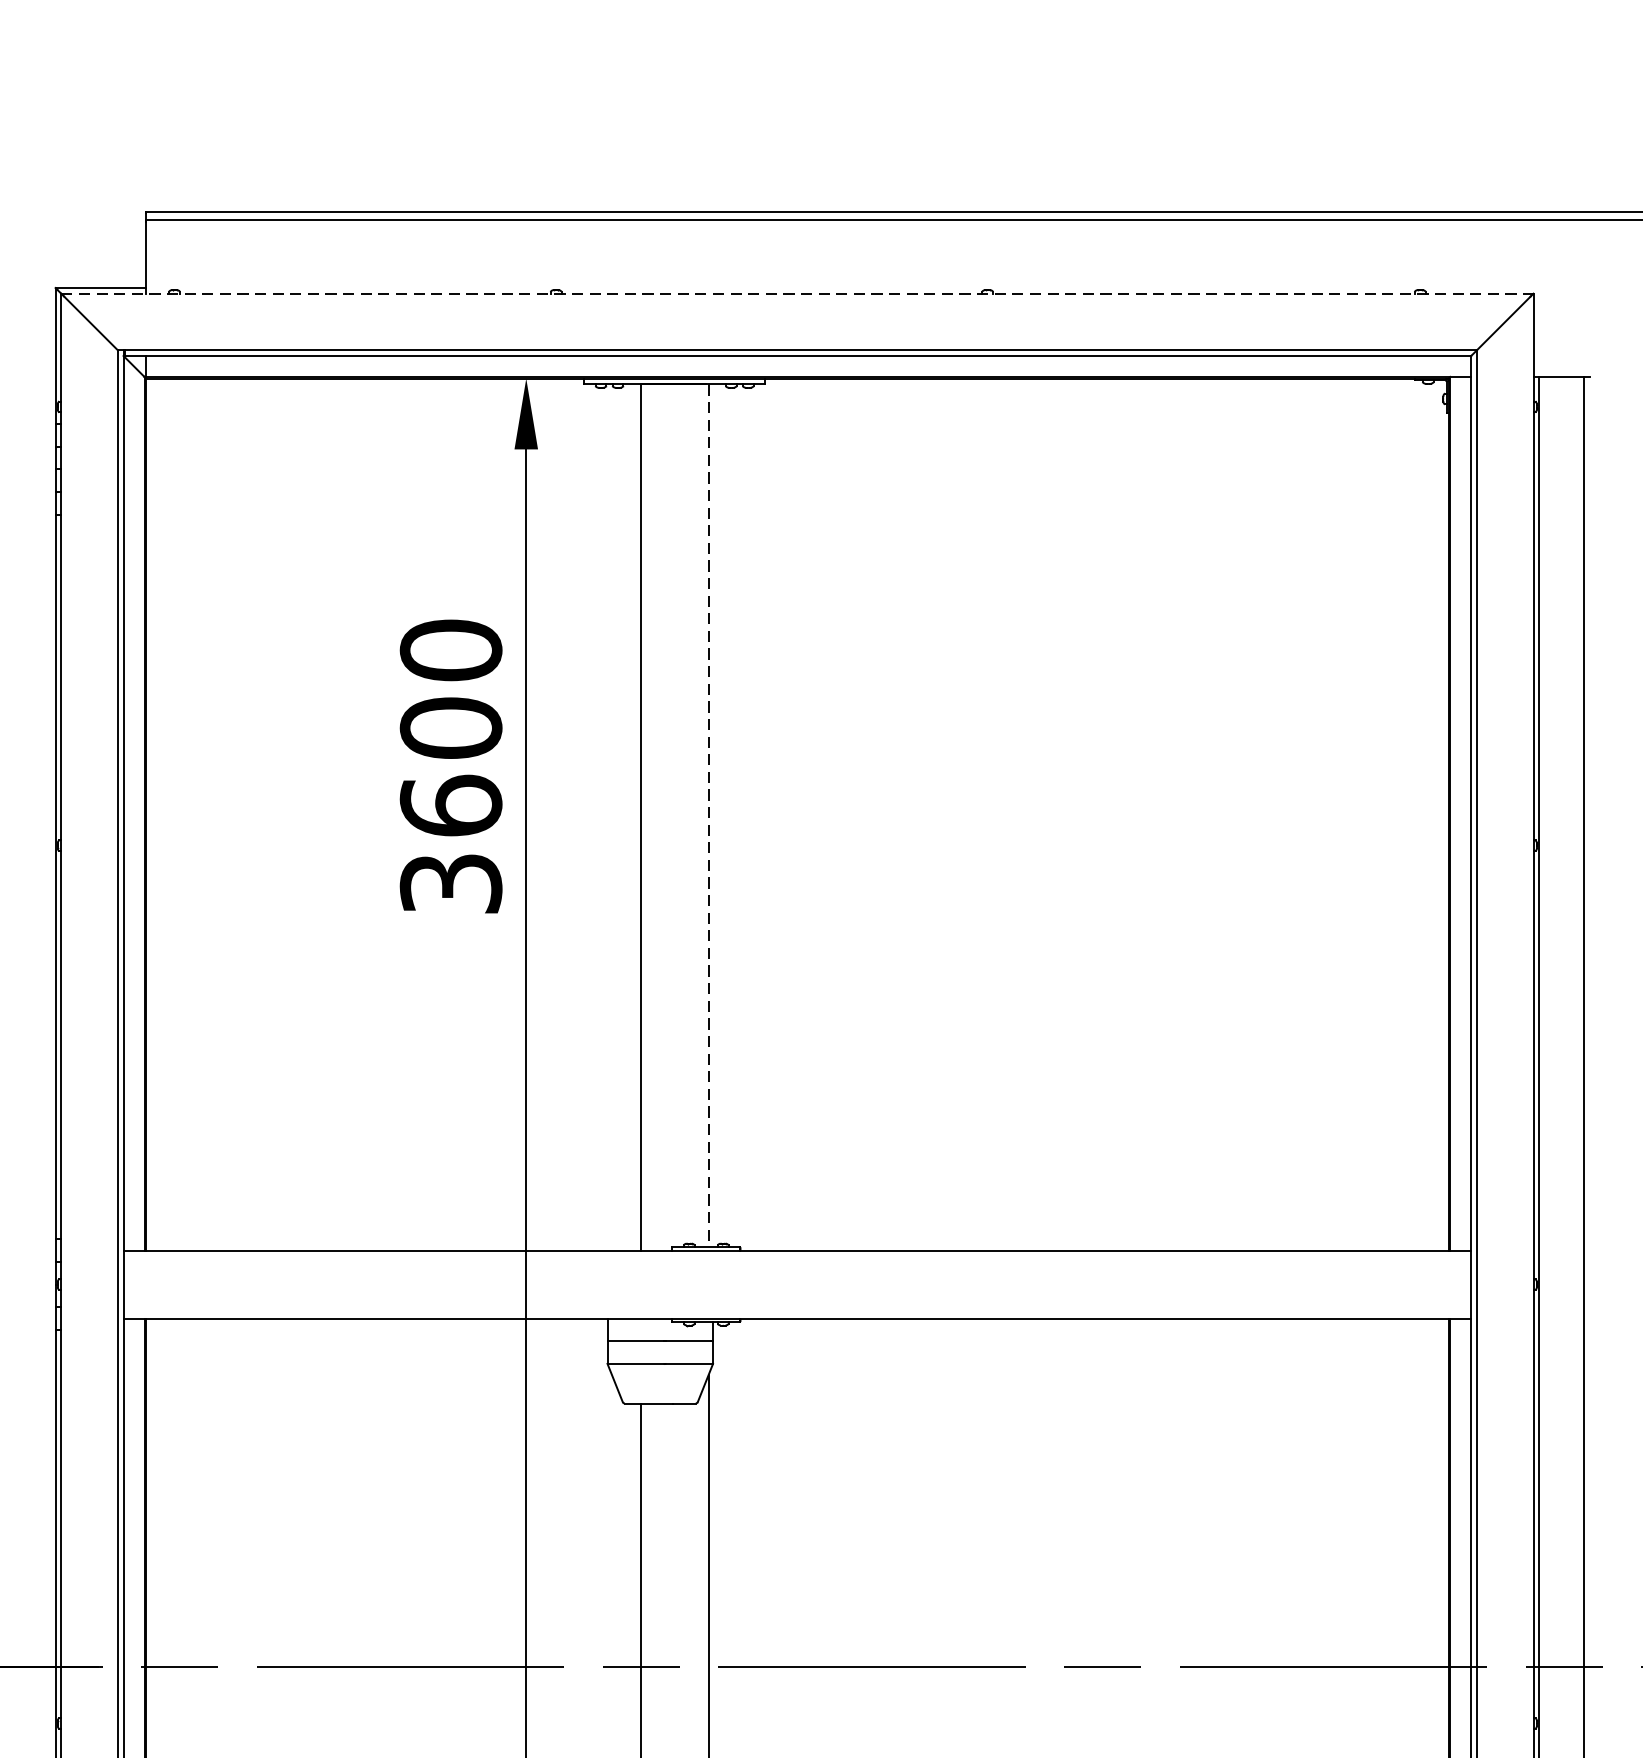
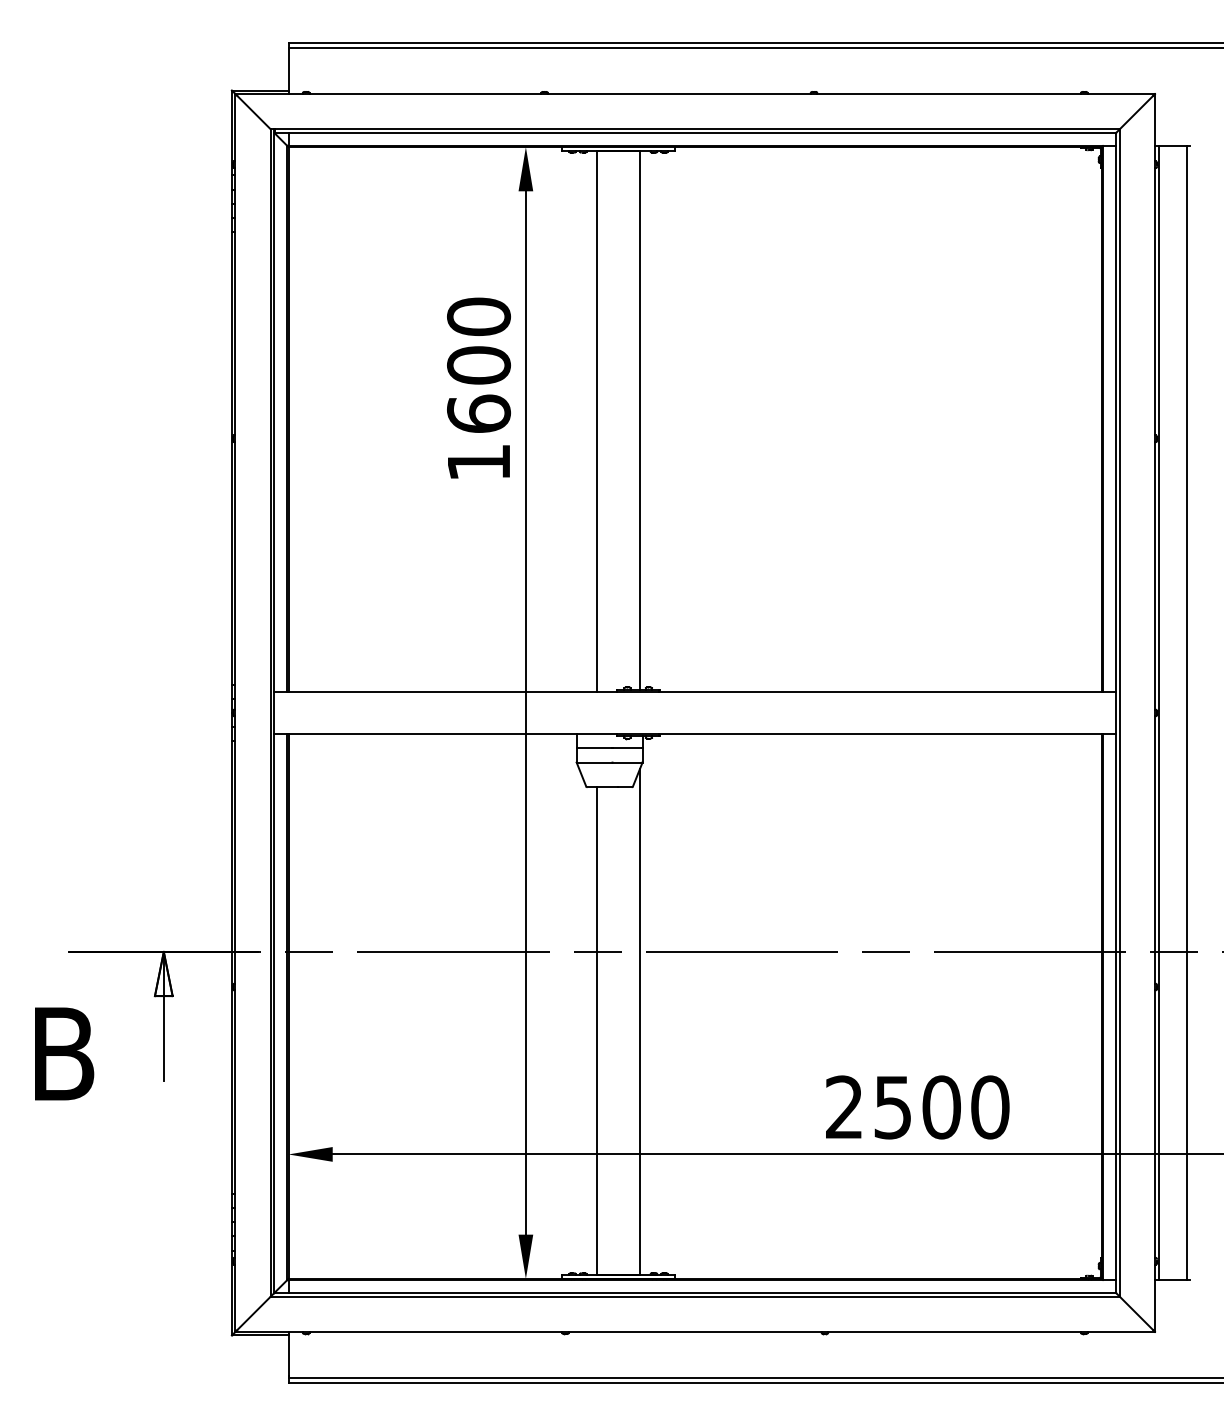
line: (797, 294) -> (695, 94), dashed -> solid
line: (708, 816) -> (639, 420), dashed -> solid
text: (451, 883) -> (479, 462), 3600 -> 1600

